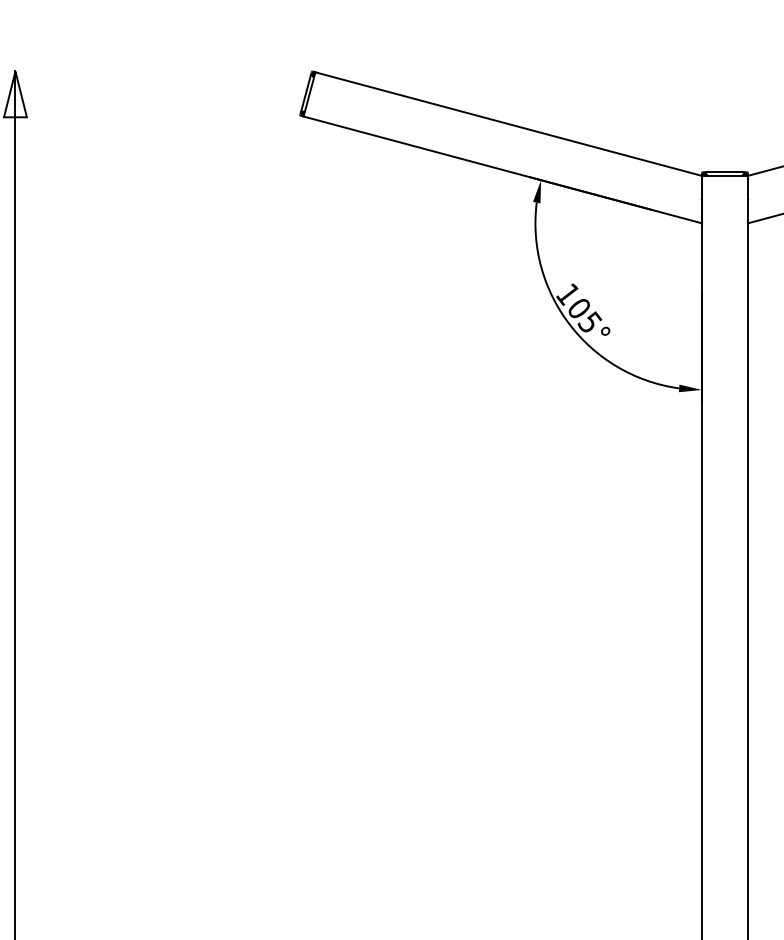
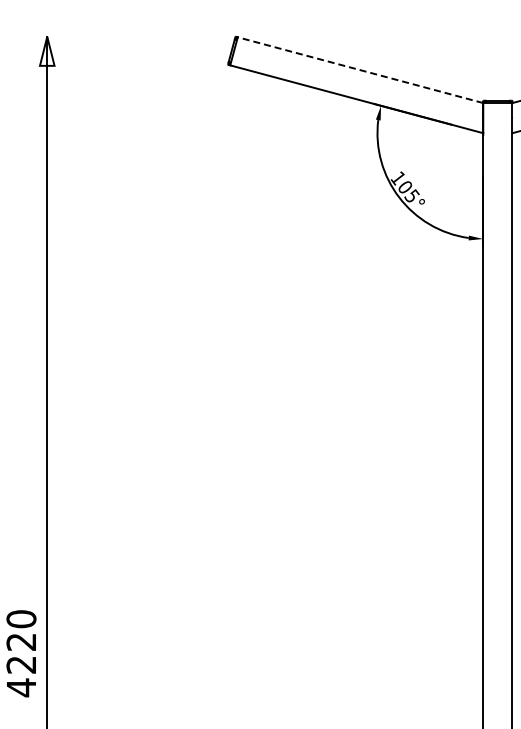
line: (508, 124) -> (360, 70), solid -> dashed

